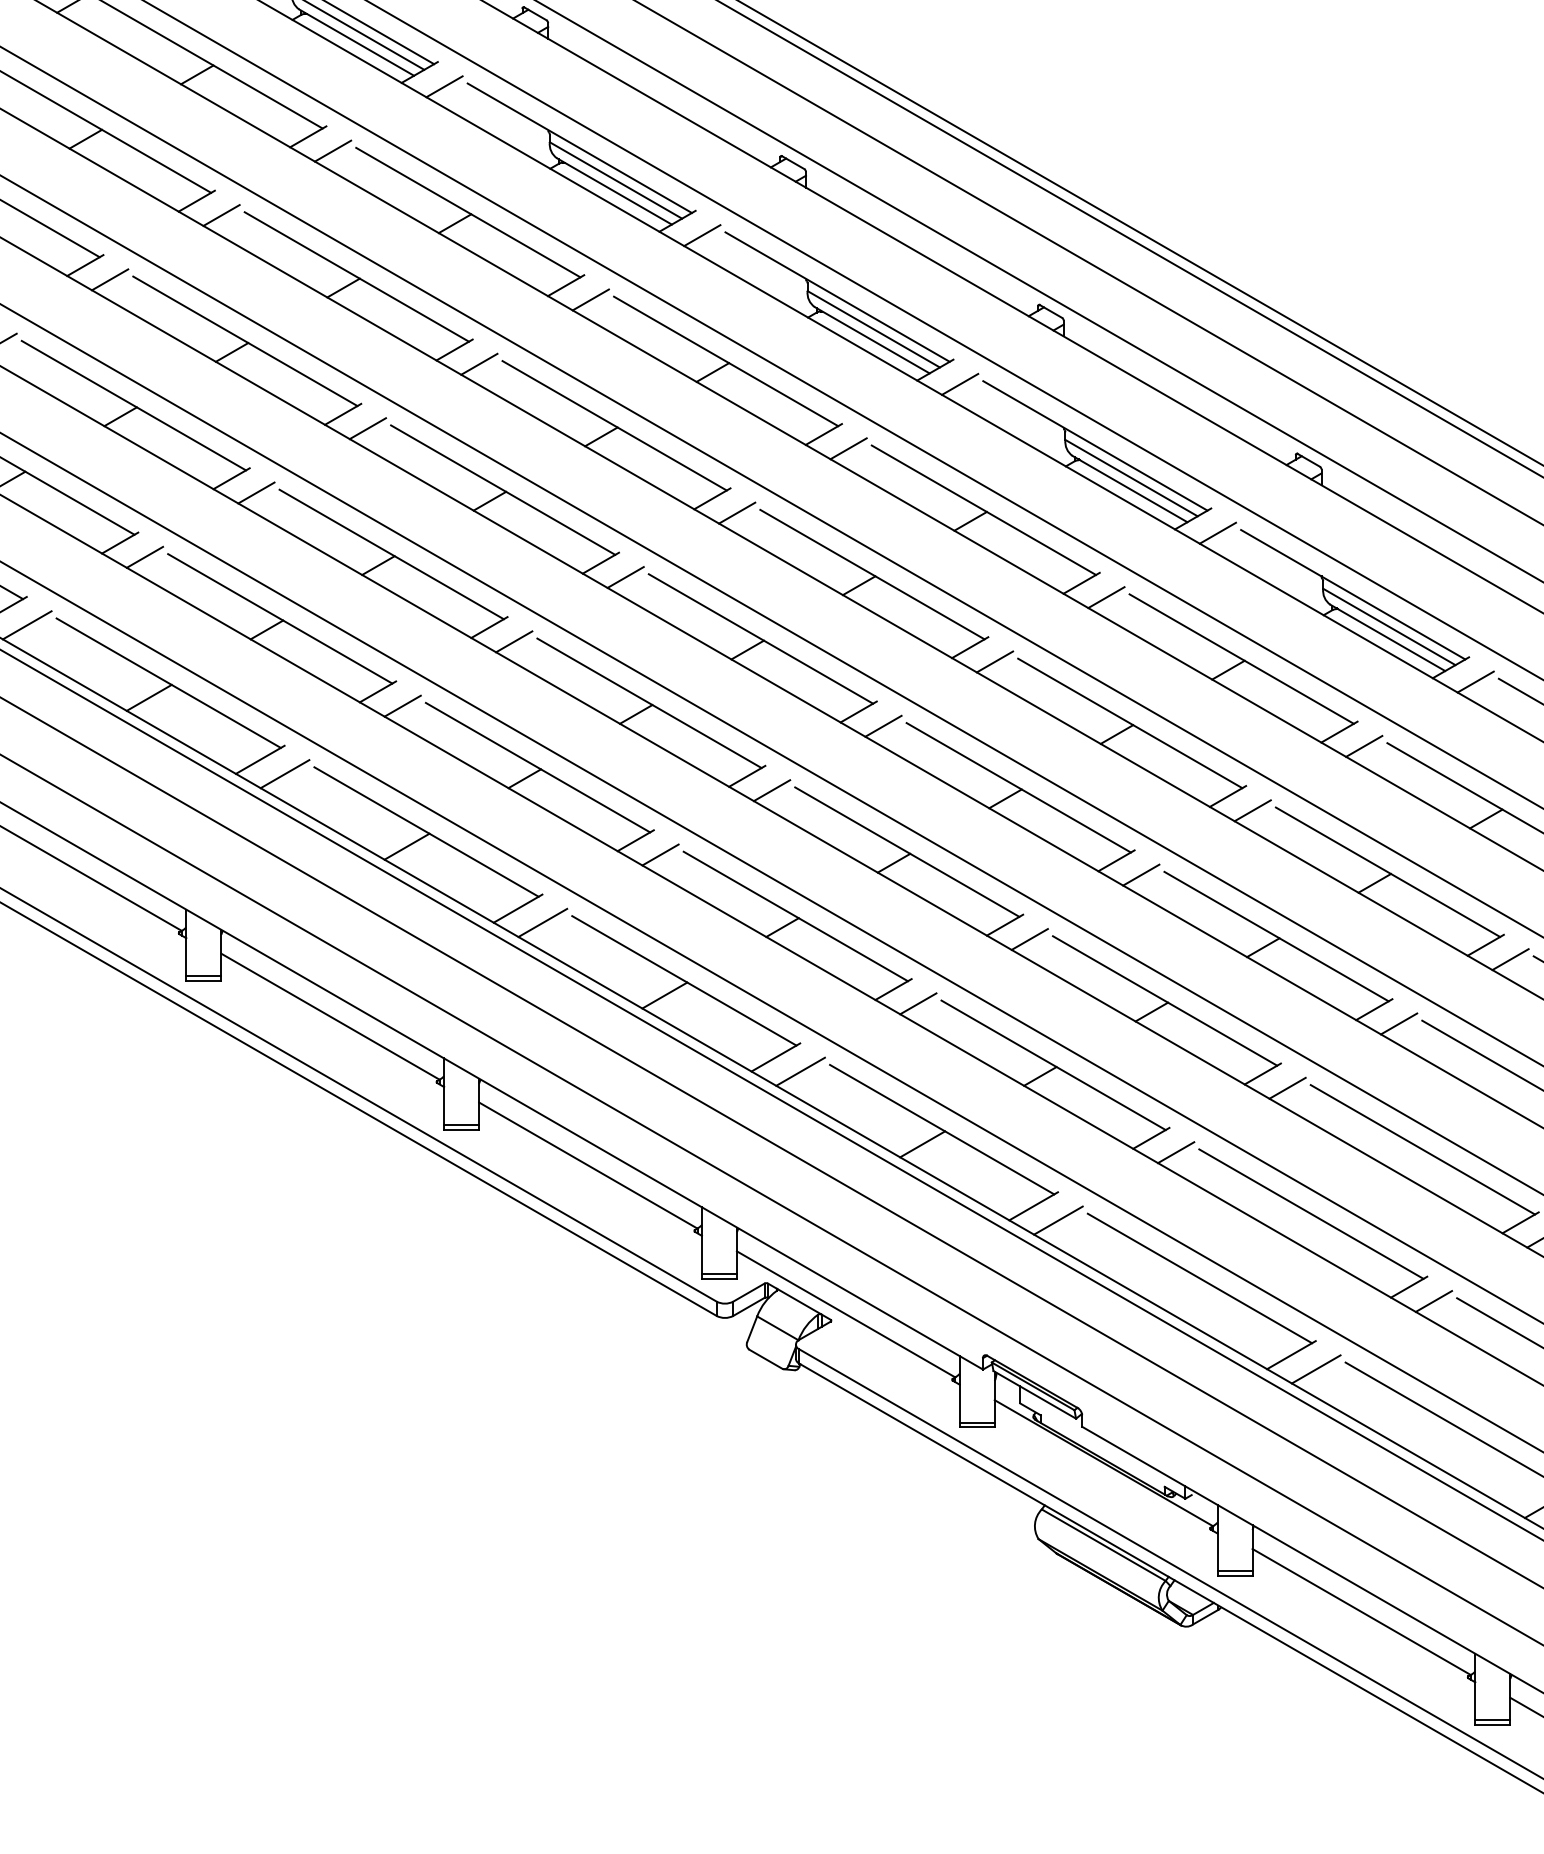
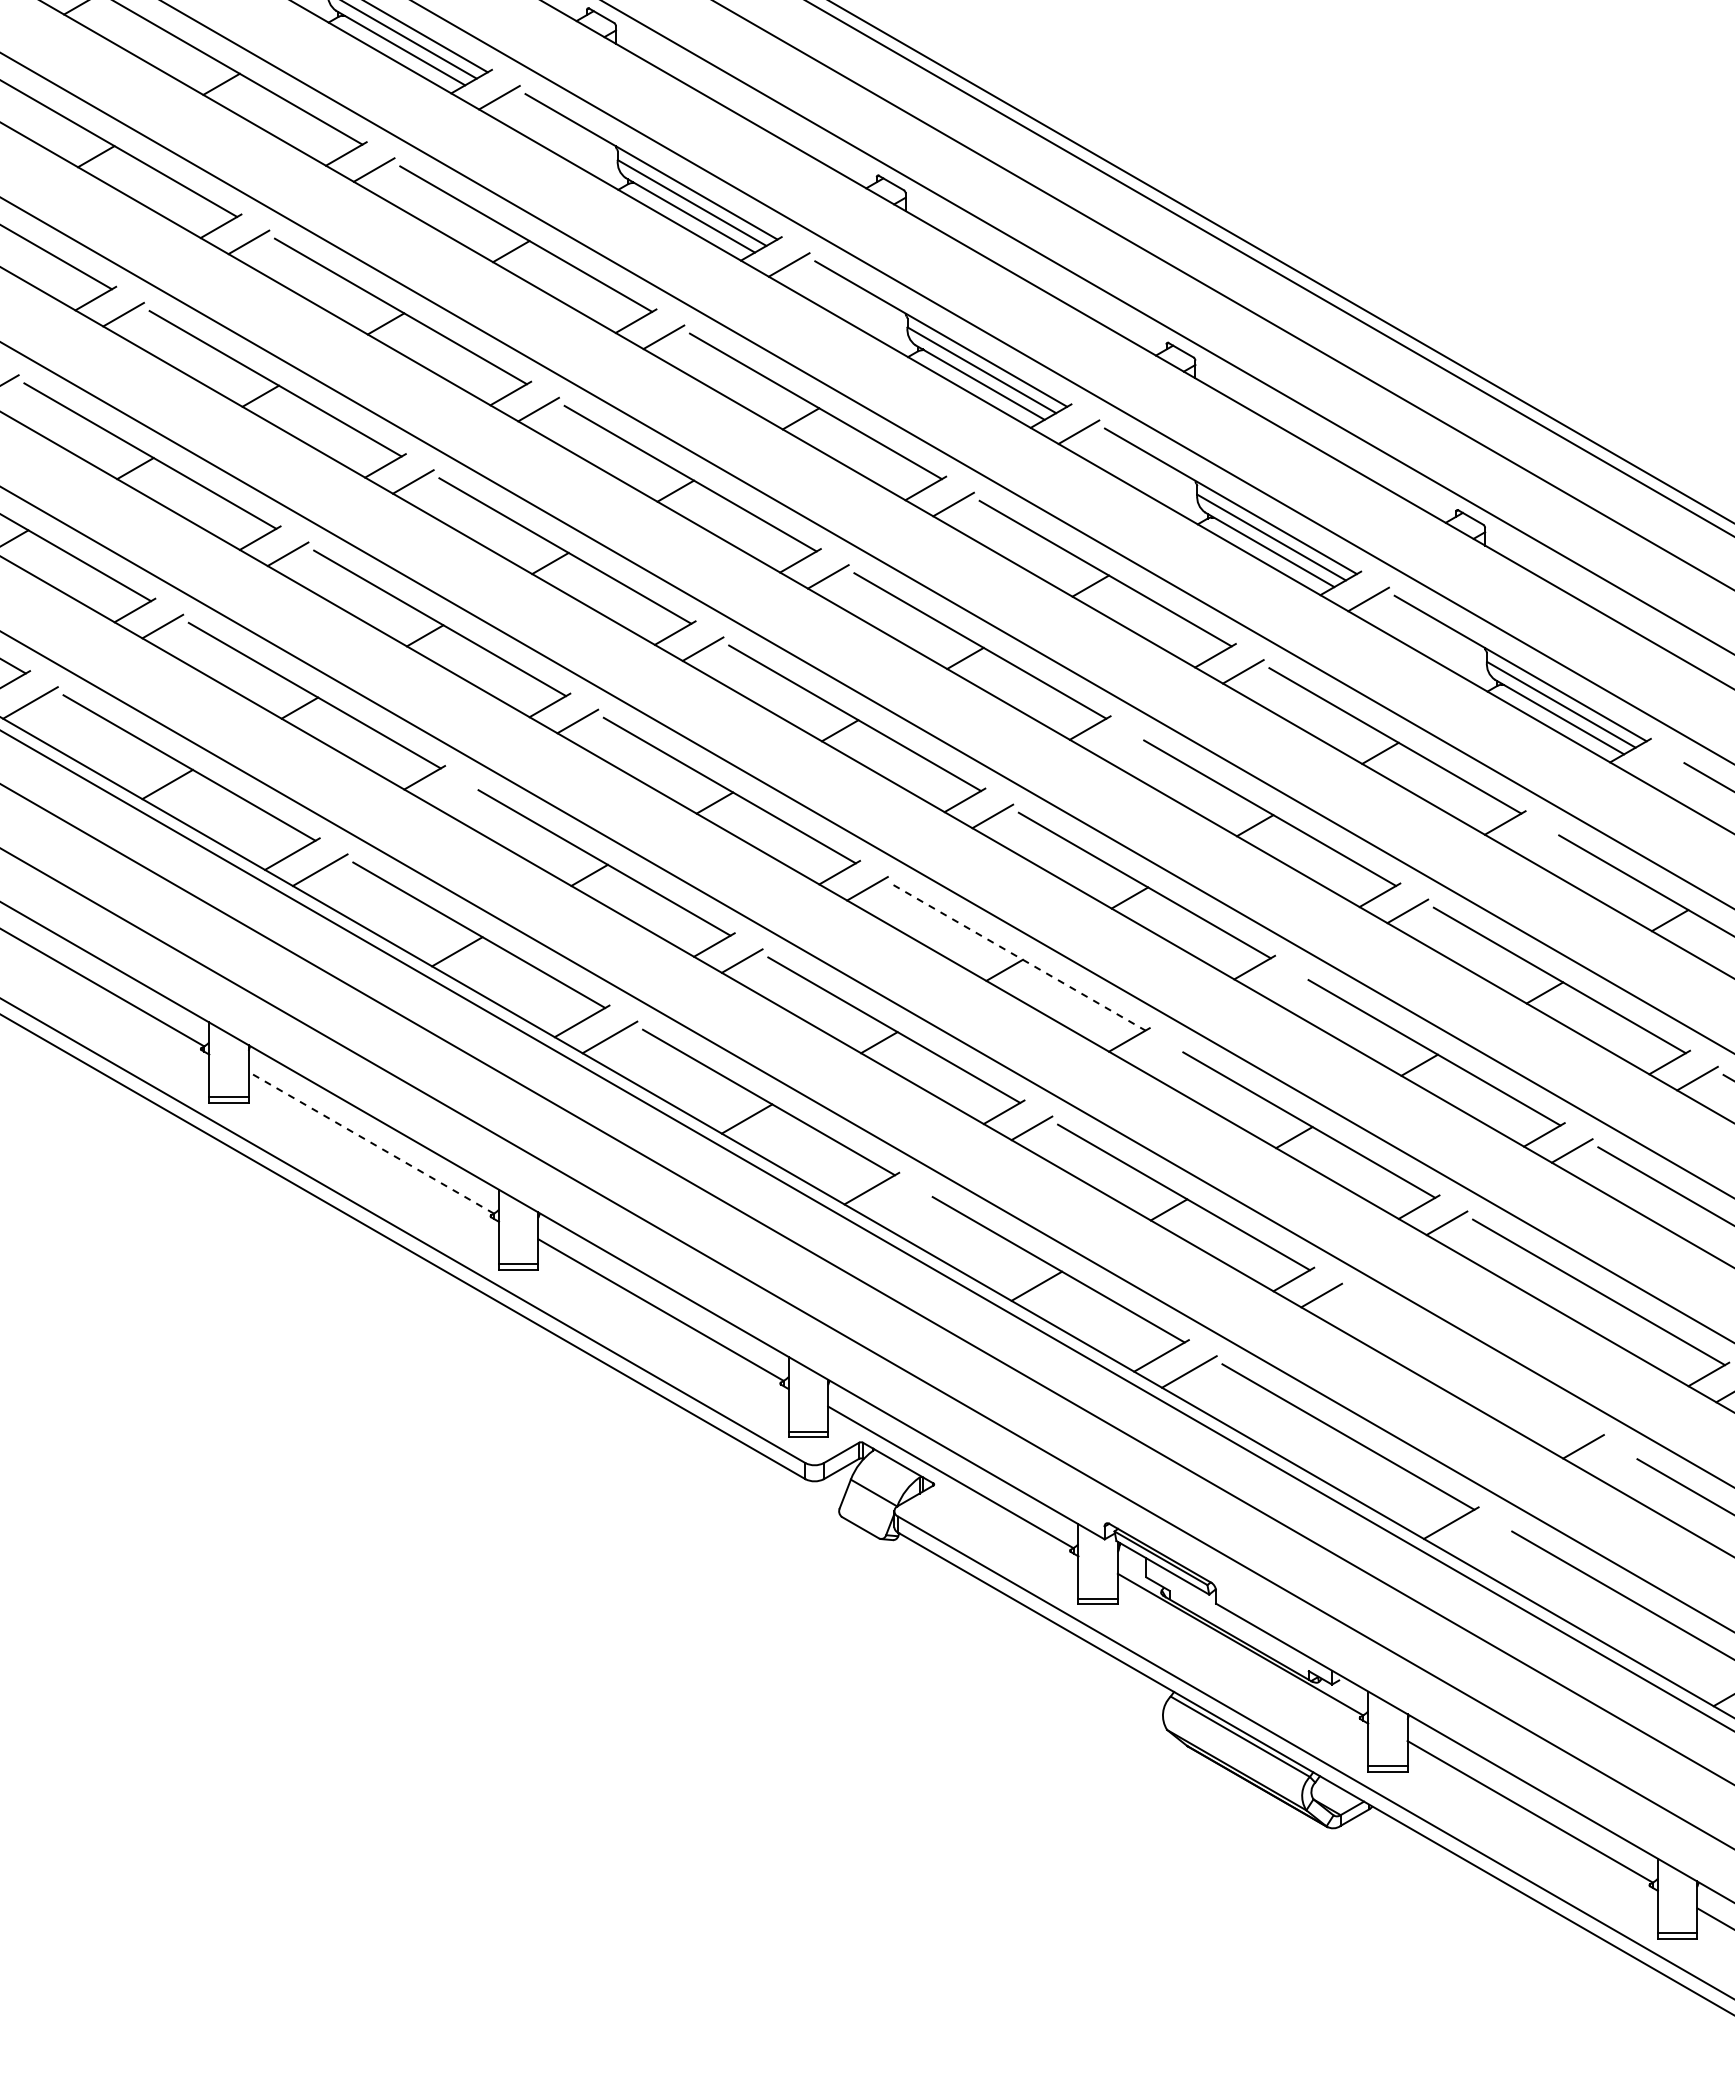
line: (994, 661) -> (1117, 743), removed
line: (1475, 681) -> (1658, 766), removed
line: (402, 705) -> (452, 793), removed
line: (1363, 745) -> (1532, 838), removed
line: (907, 851) -> (1019, 957), solid -> dashed
line: (1141, 874) -> (1282, 983), removed
line: (1029, 939) -> (1156, 1055), removed
line: (330, 1016) -> (371, 1142), solid -> dashed
line: (800, 1071) -> (899, 1204), removed
line: (1311, 1213) -> (1473, 1364), removed
line: (1434, 1301) -> (1611, 1462), removed
line: (1315, 1369) -> (1478, 1539), removed

